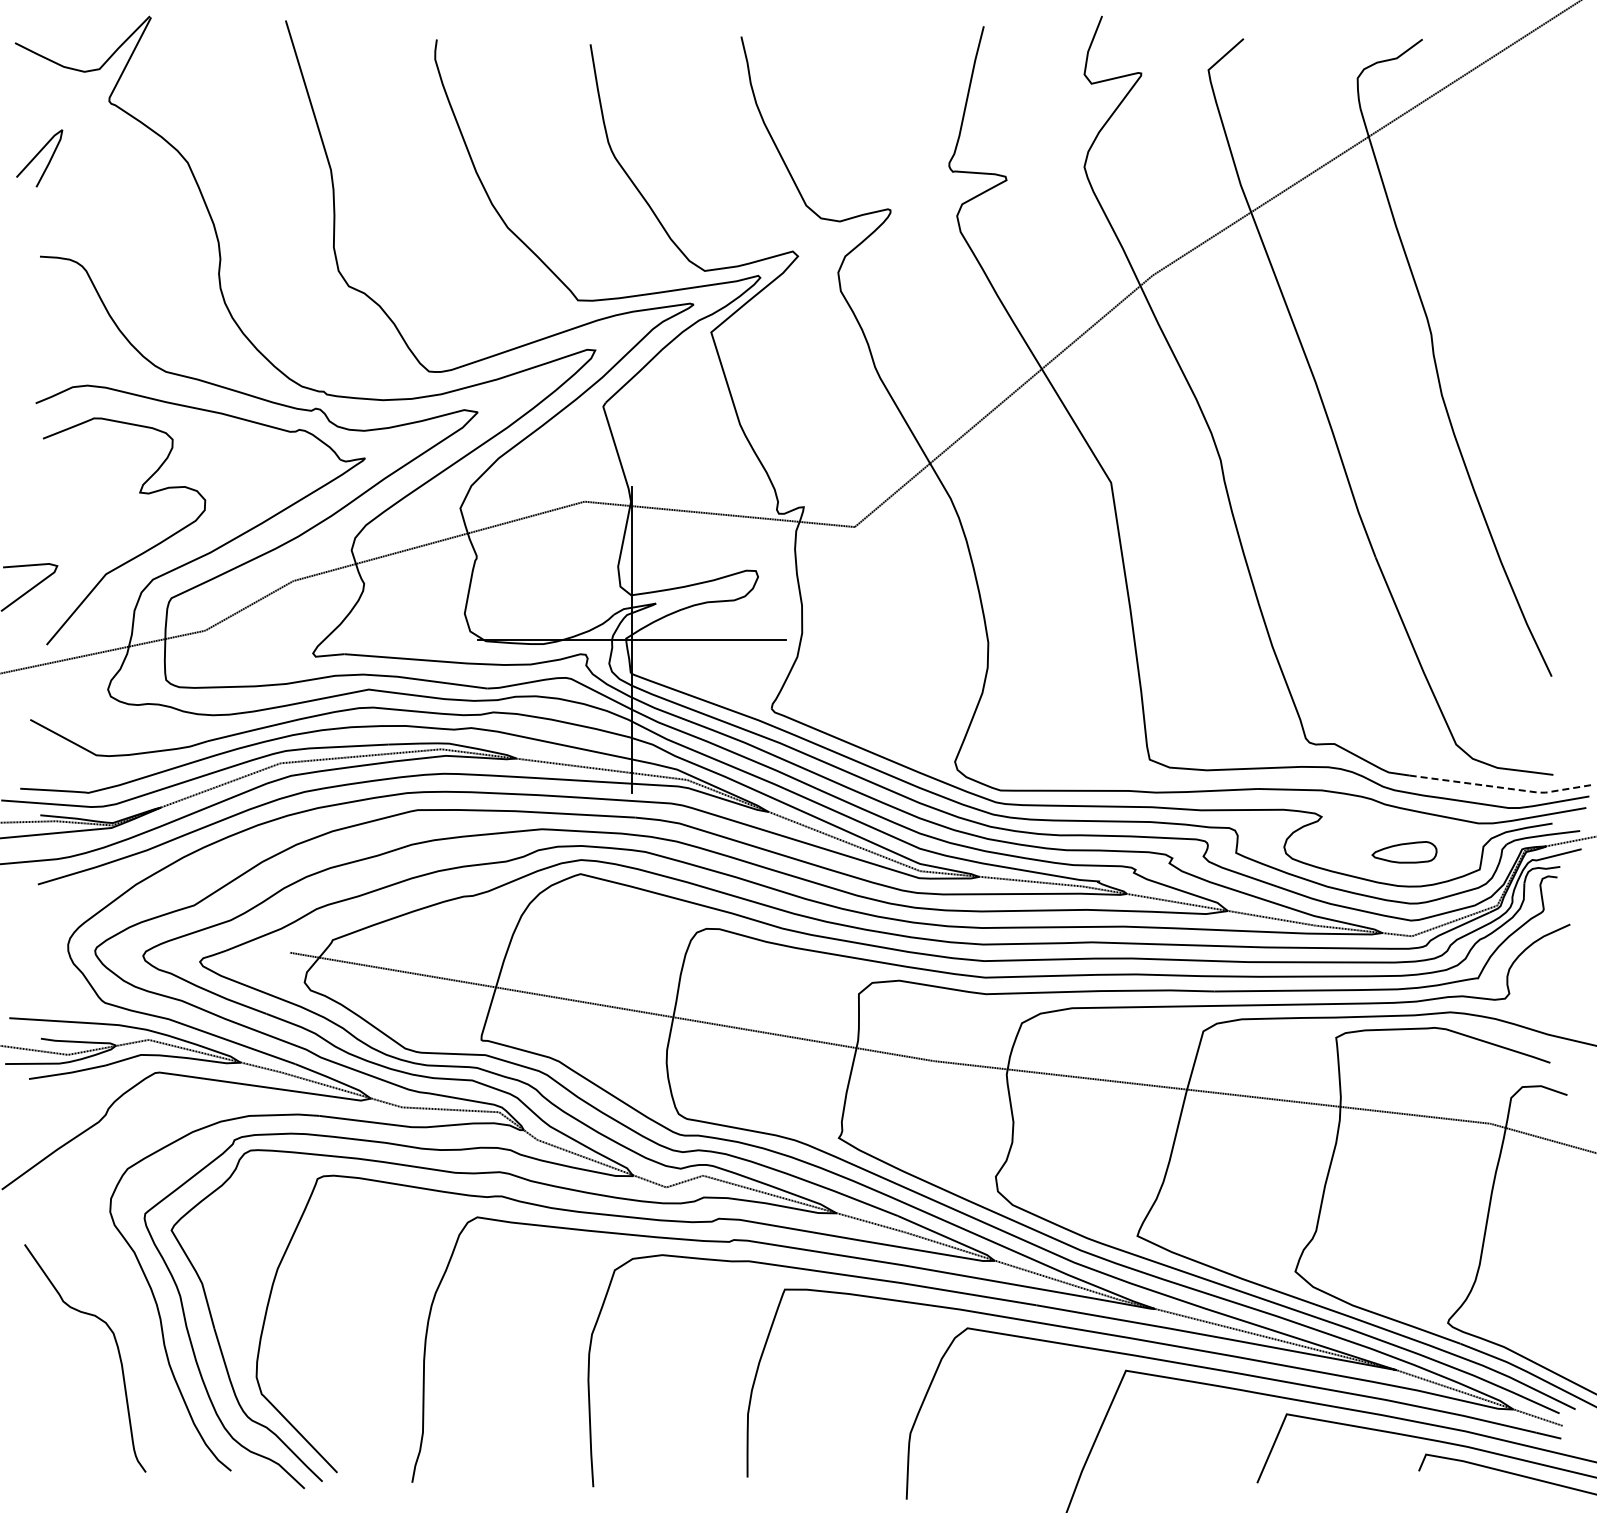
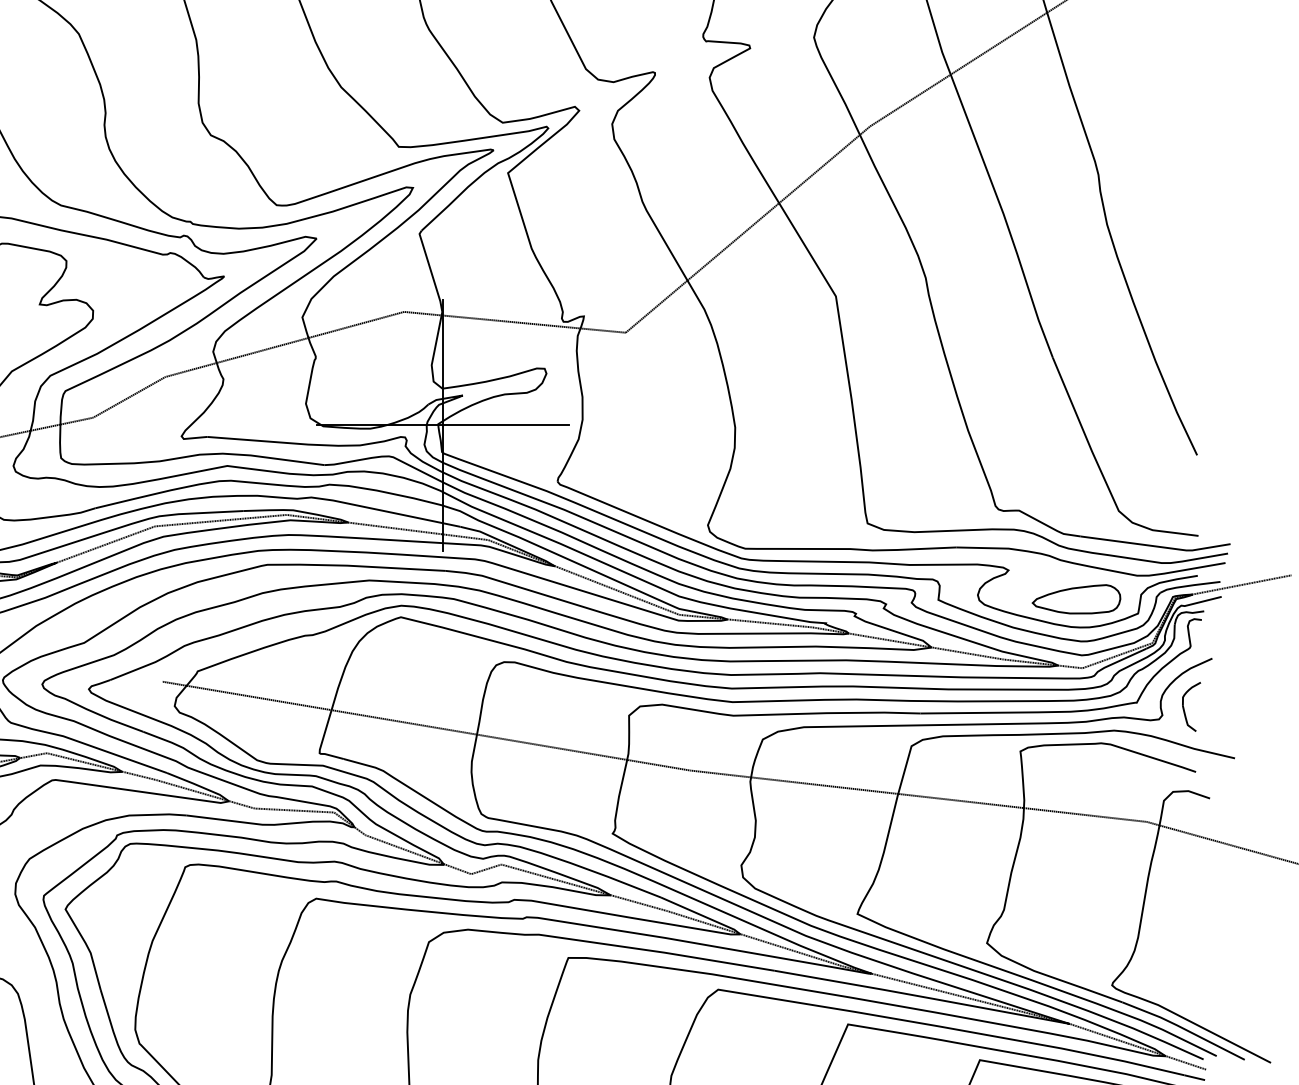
line: (1503, 787) -> (1157, 546), dashed -> solid
part: (1404, 852) -> (1076, 599), size x1.67
part: (1536, 986) -> (1184, 709), added

